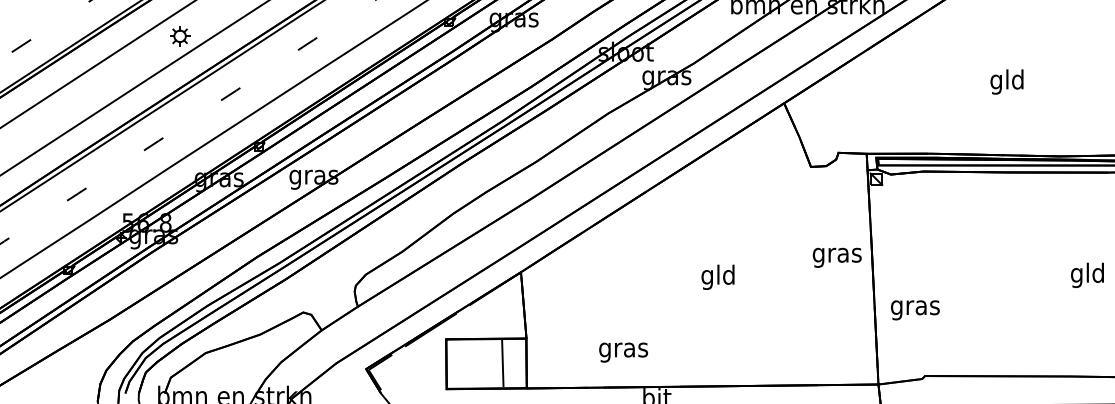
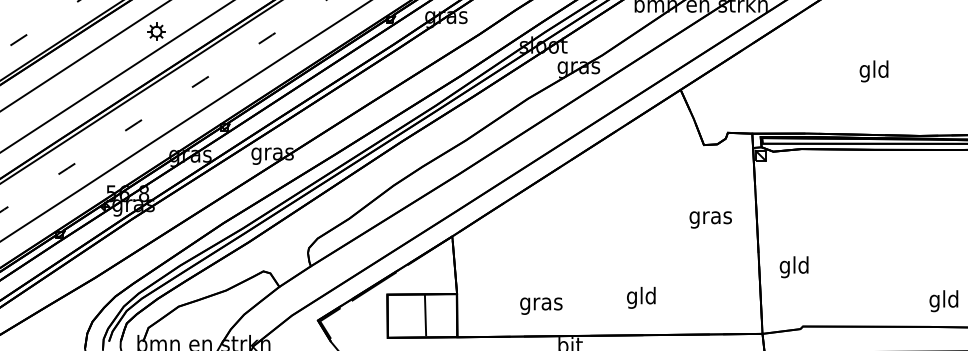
text: (836, 257) -> (710, 219), moved
text: (1087, 275) -> (943, 301), moved
text: (718, 276) -> (641, 297), moved
text: (915, 308) -> (794, 267), gras -> gld
line: (502, 363) -> (425, 315), moved

